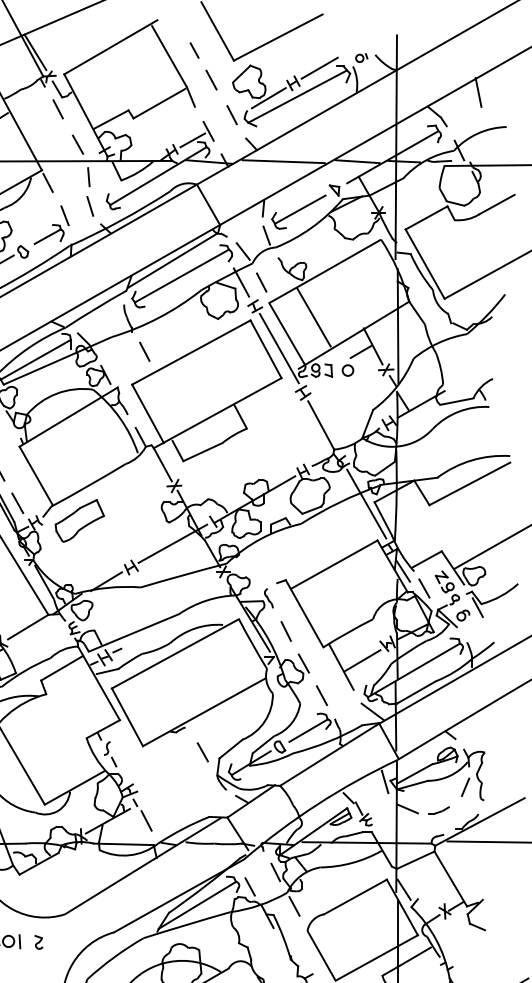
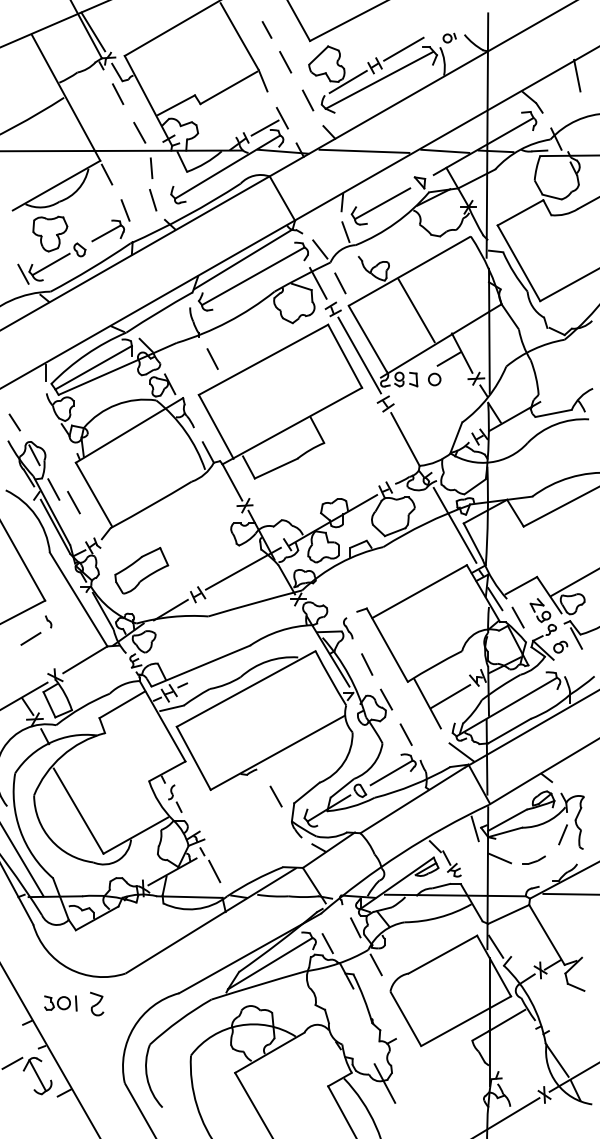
line: (313, 317) -> (416, 310), moved
line: (17, 503) -> (73, 502), moved
part: (79, 520) -> (141, 570), moved
part: (38, 942) -> (96, 1004), size x1.6

